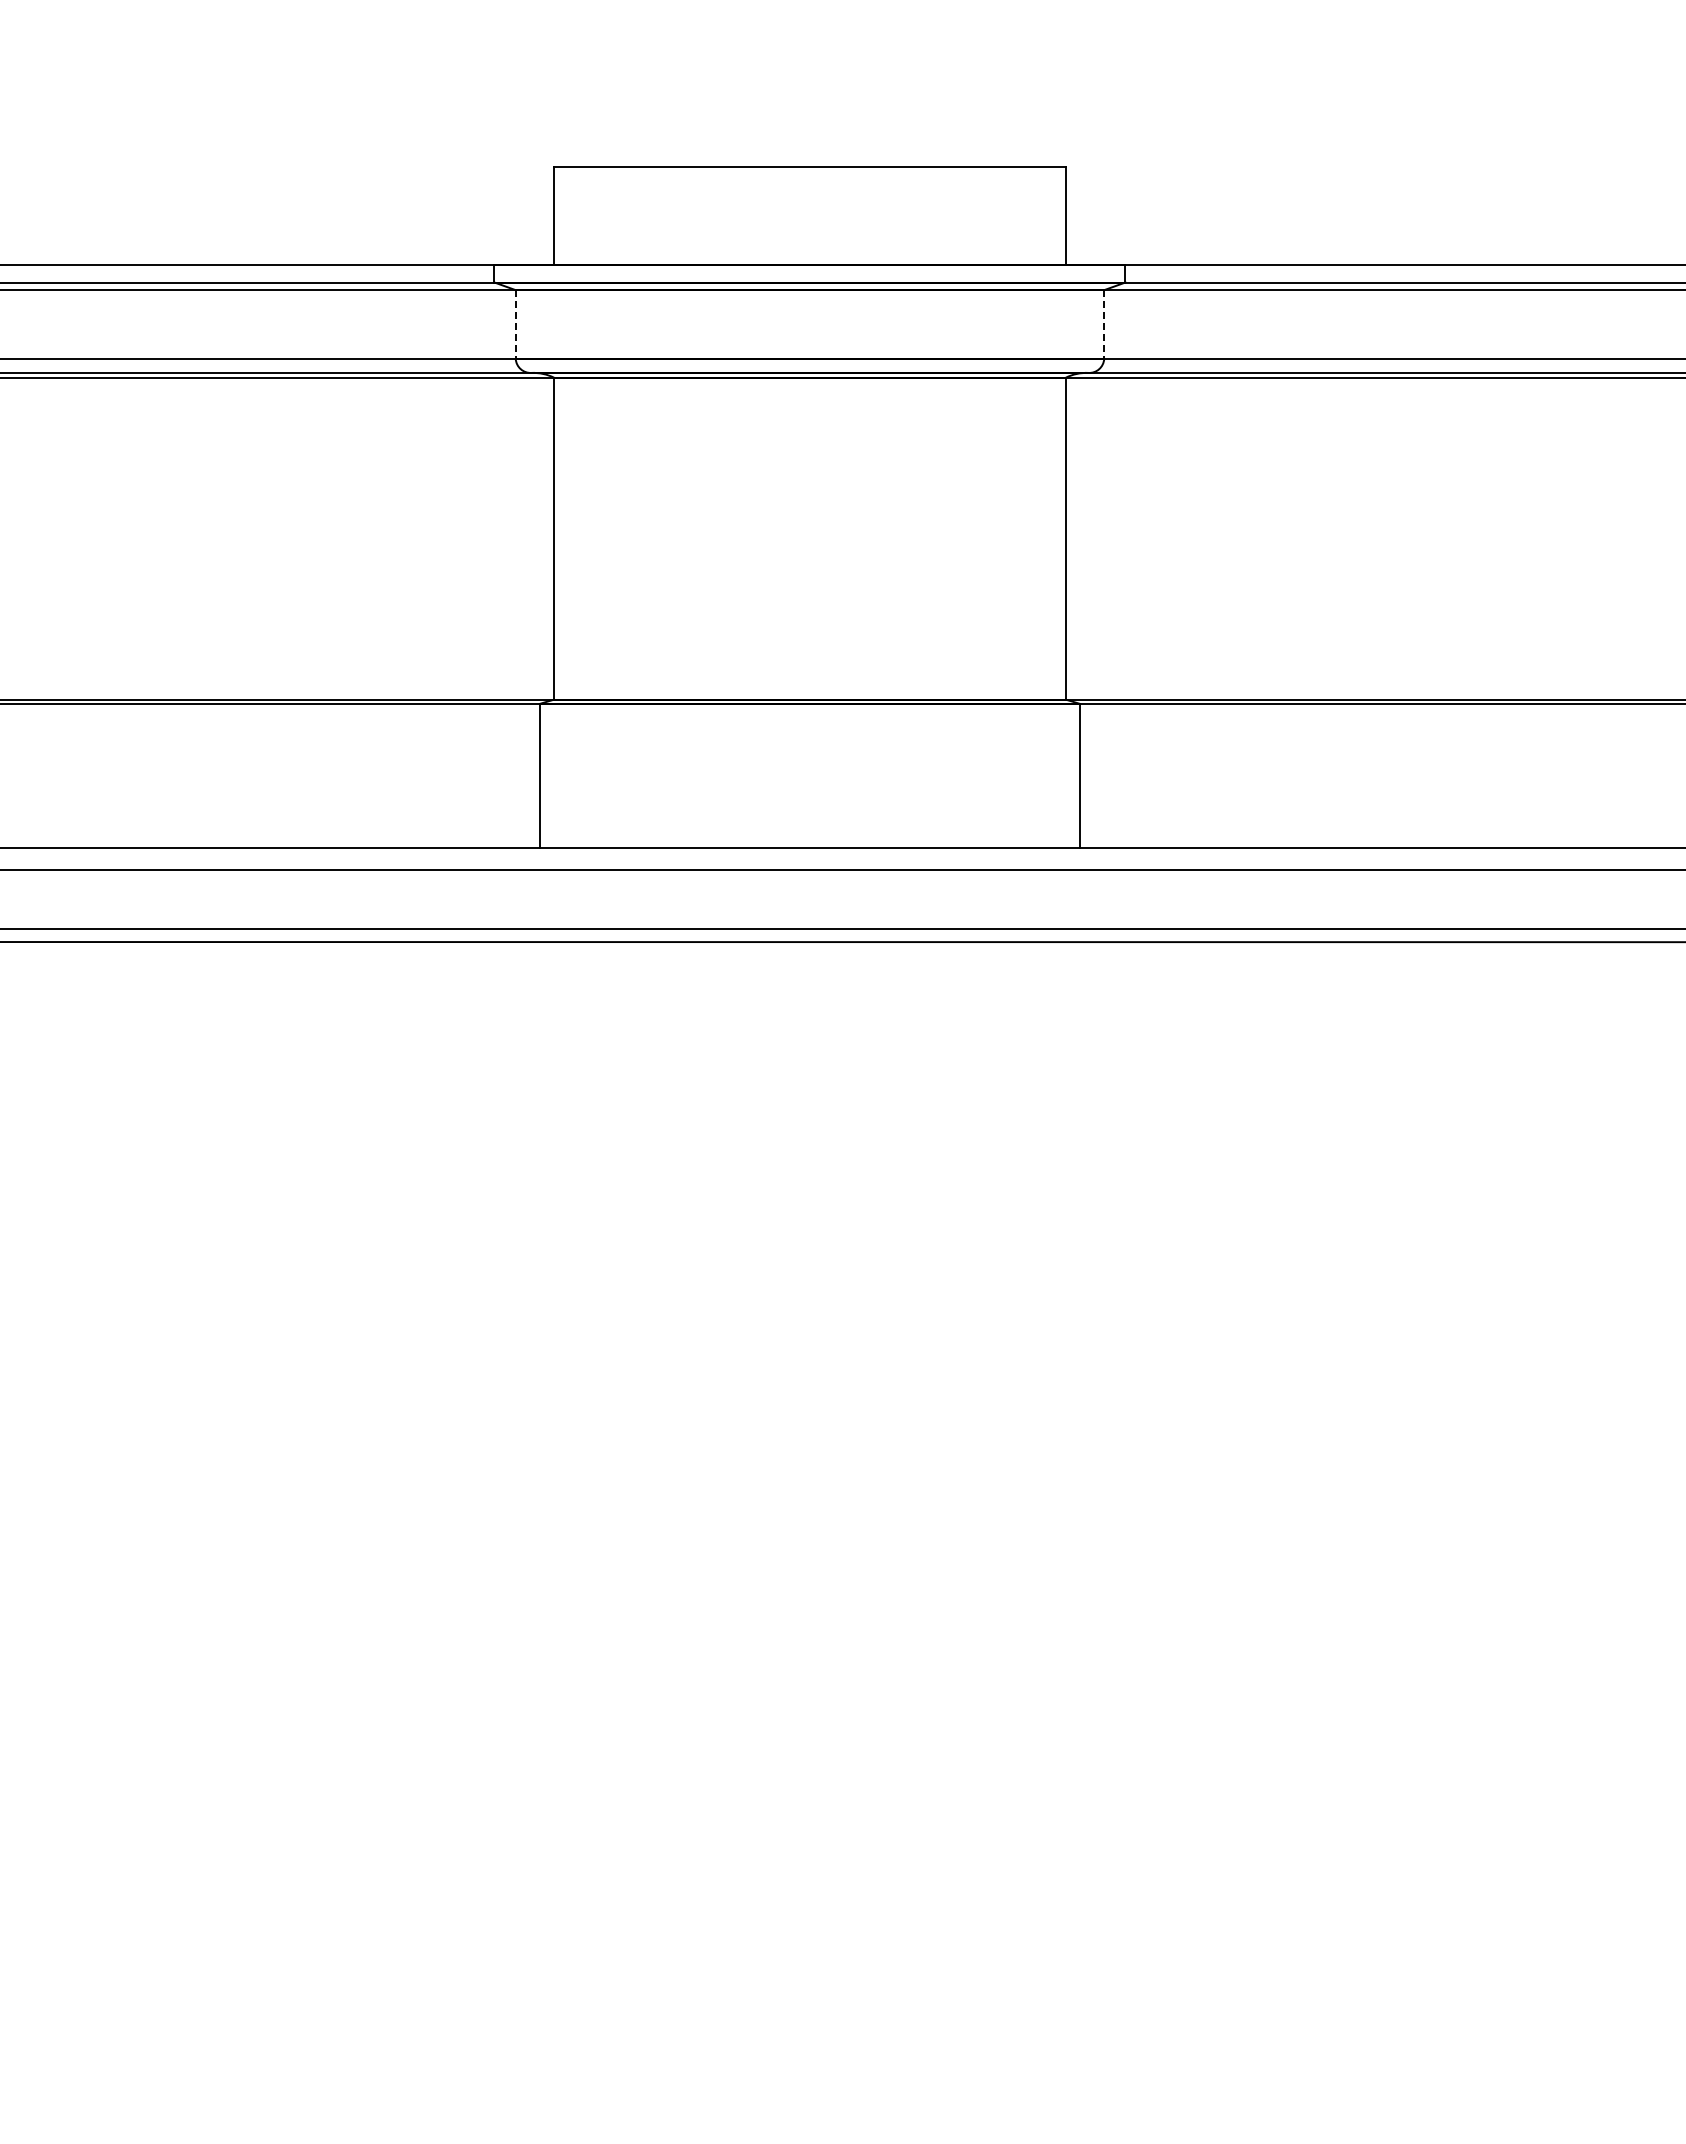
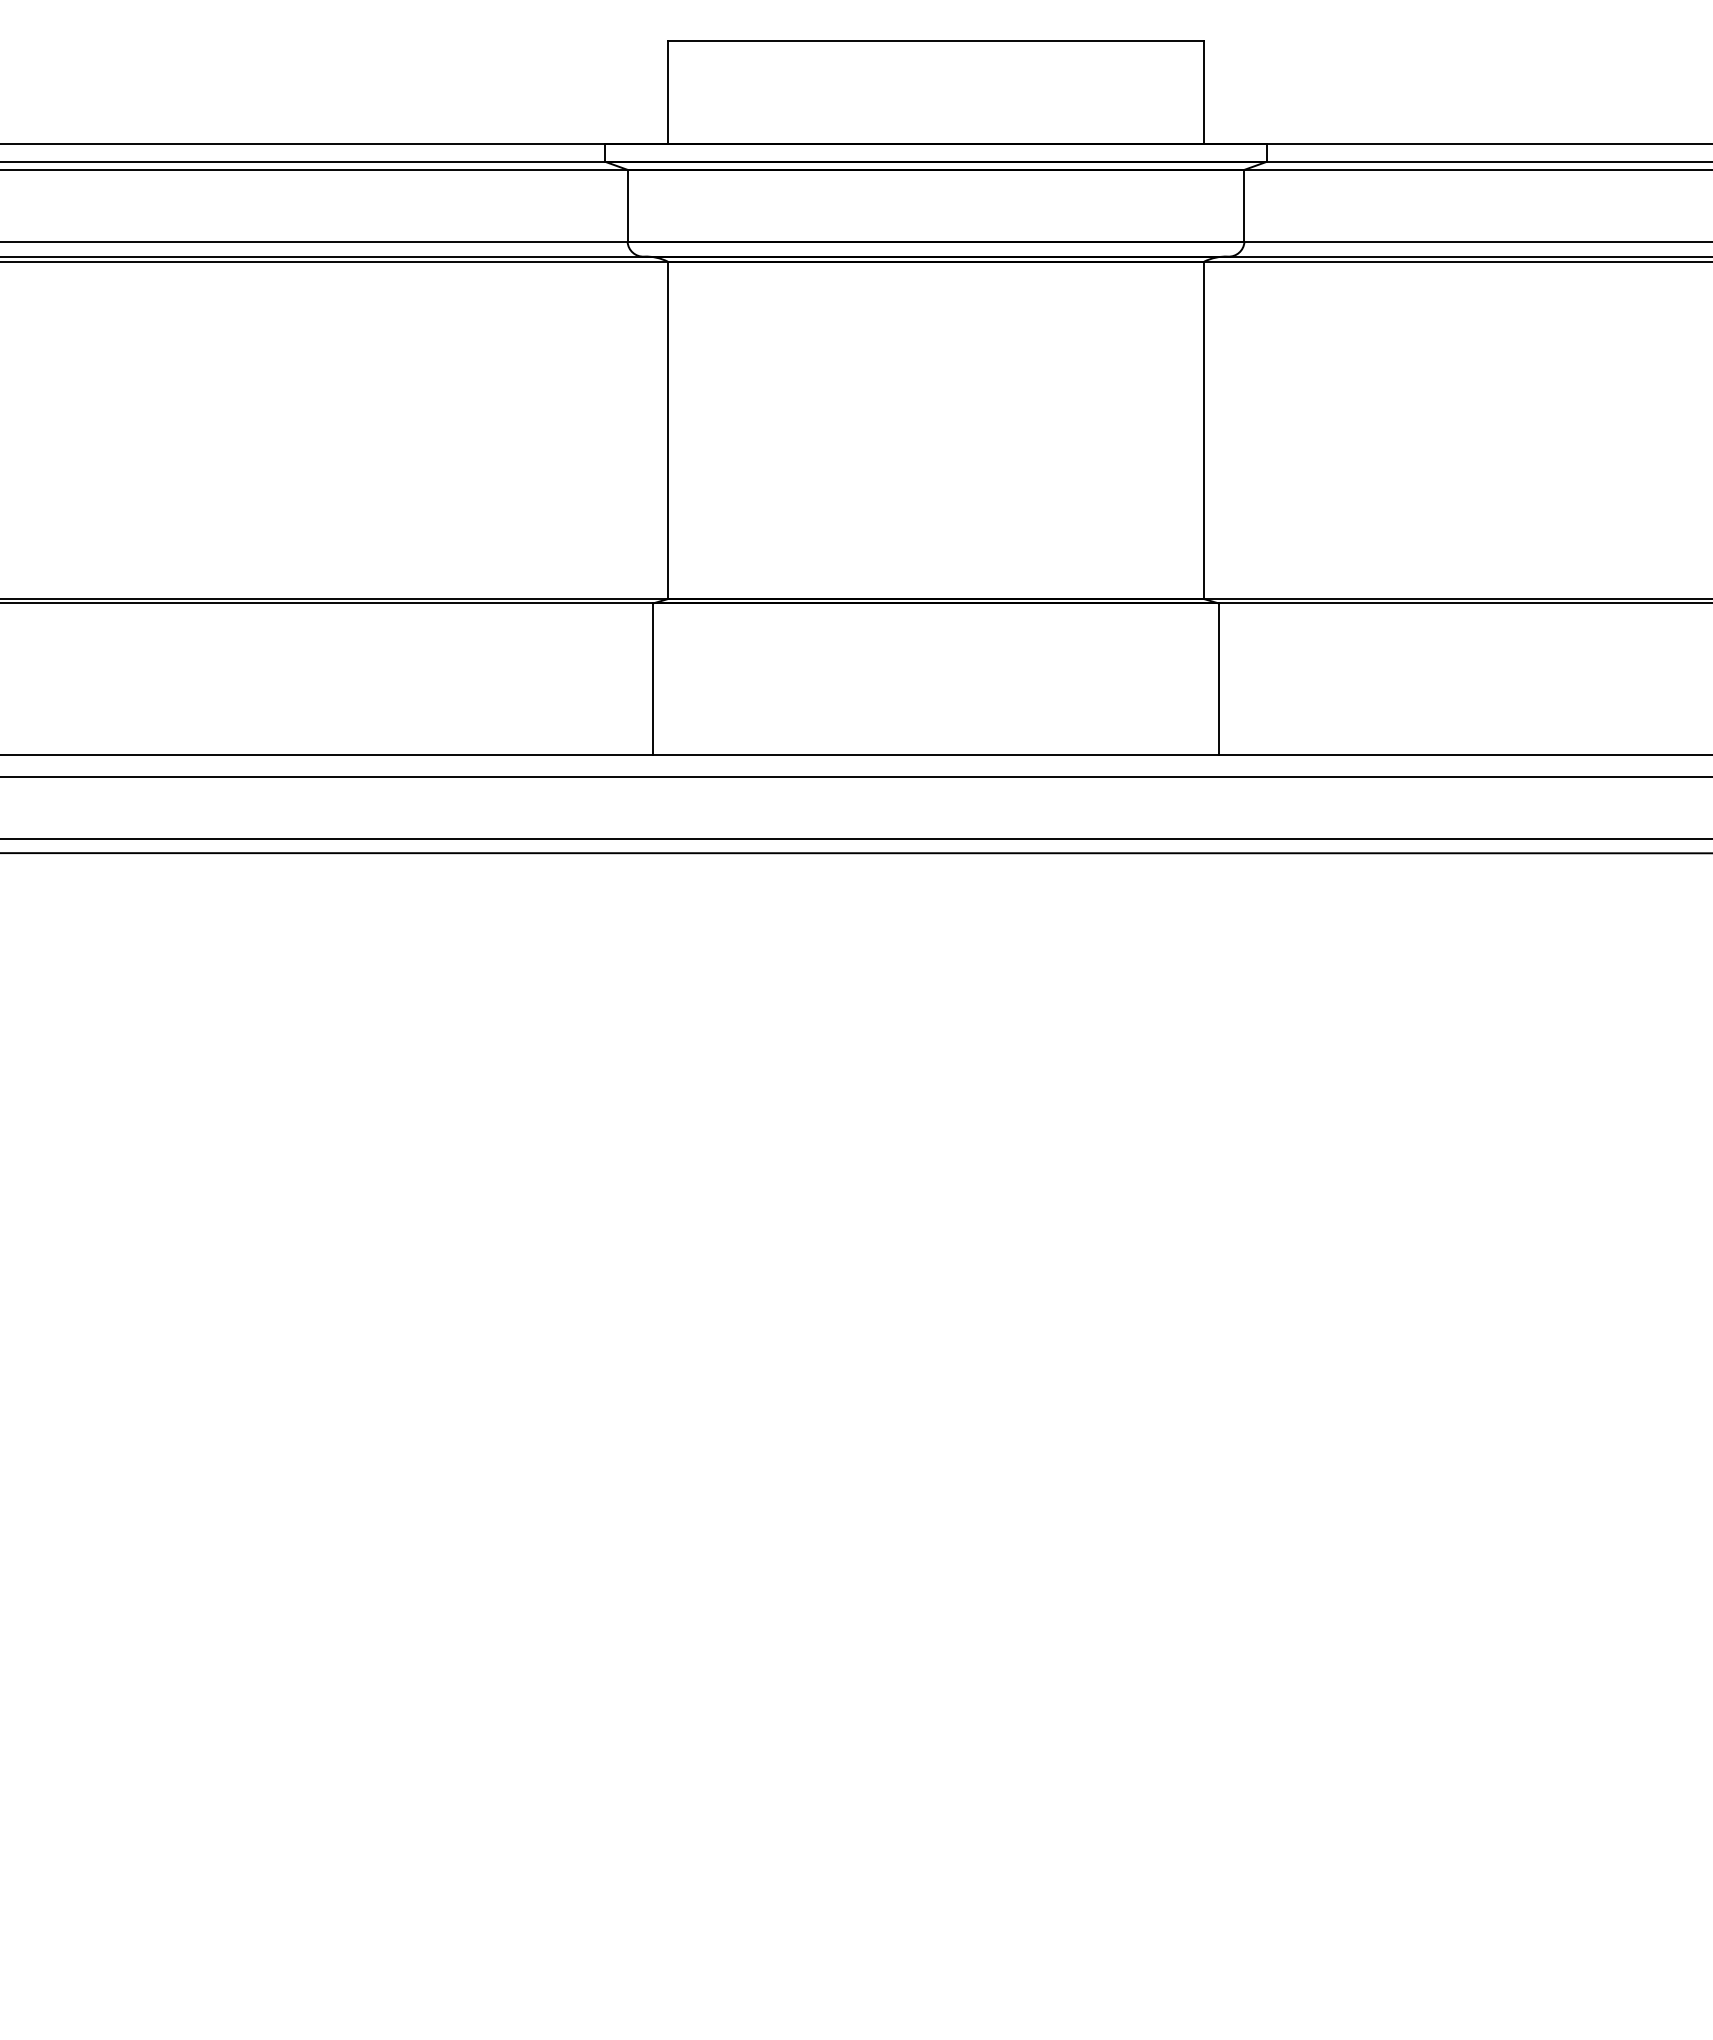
line: (515, 325) -> (627, 206), dashed -> solid
line: (1104, 325) -> (1244, 206), dashed -> solid

